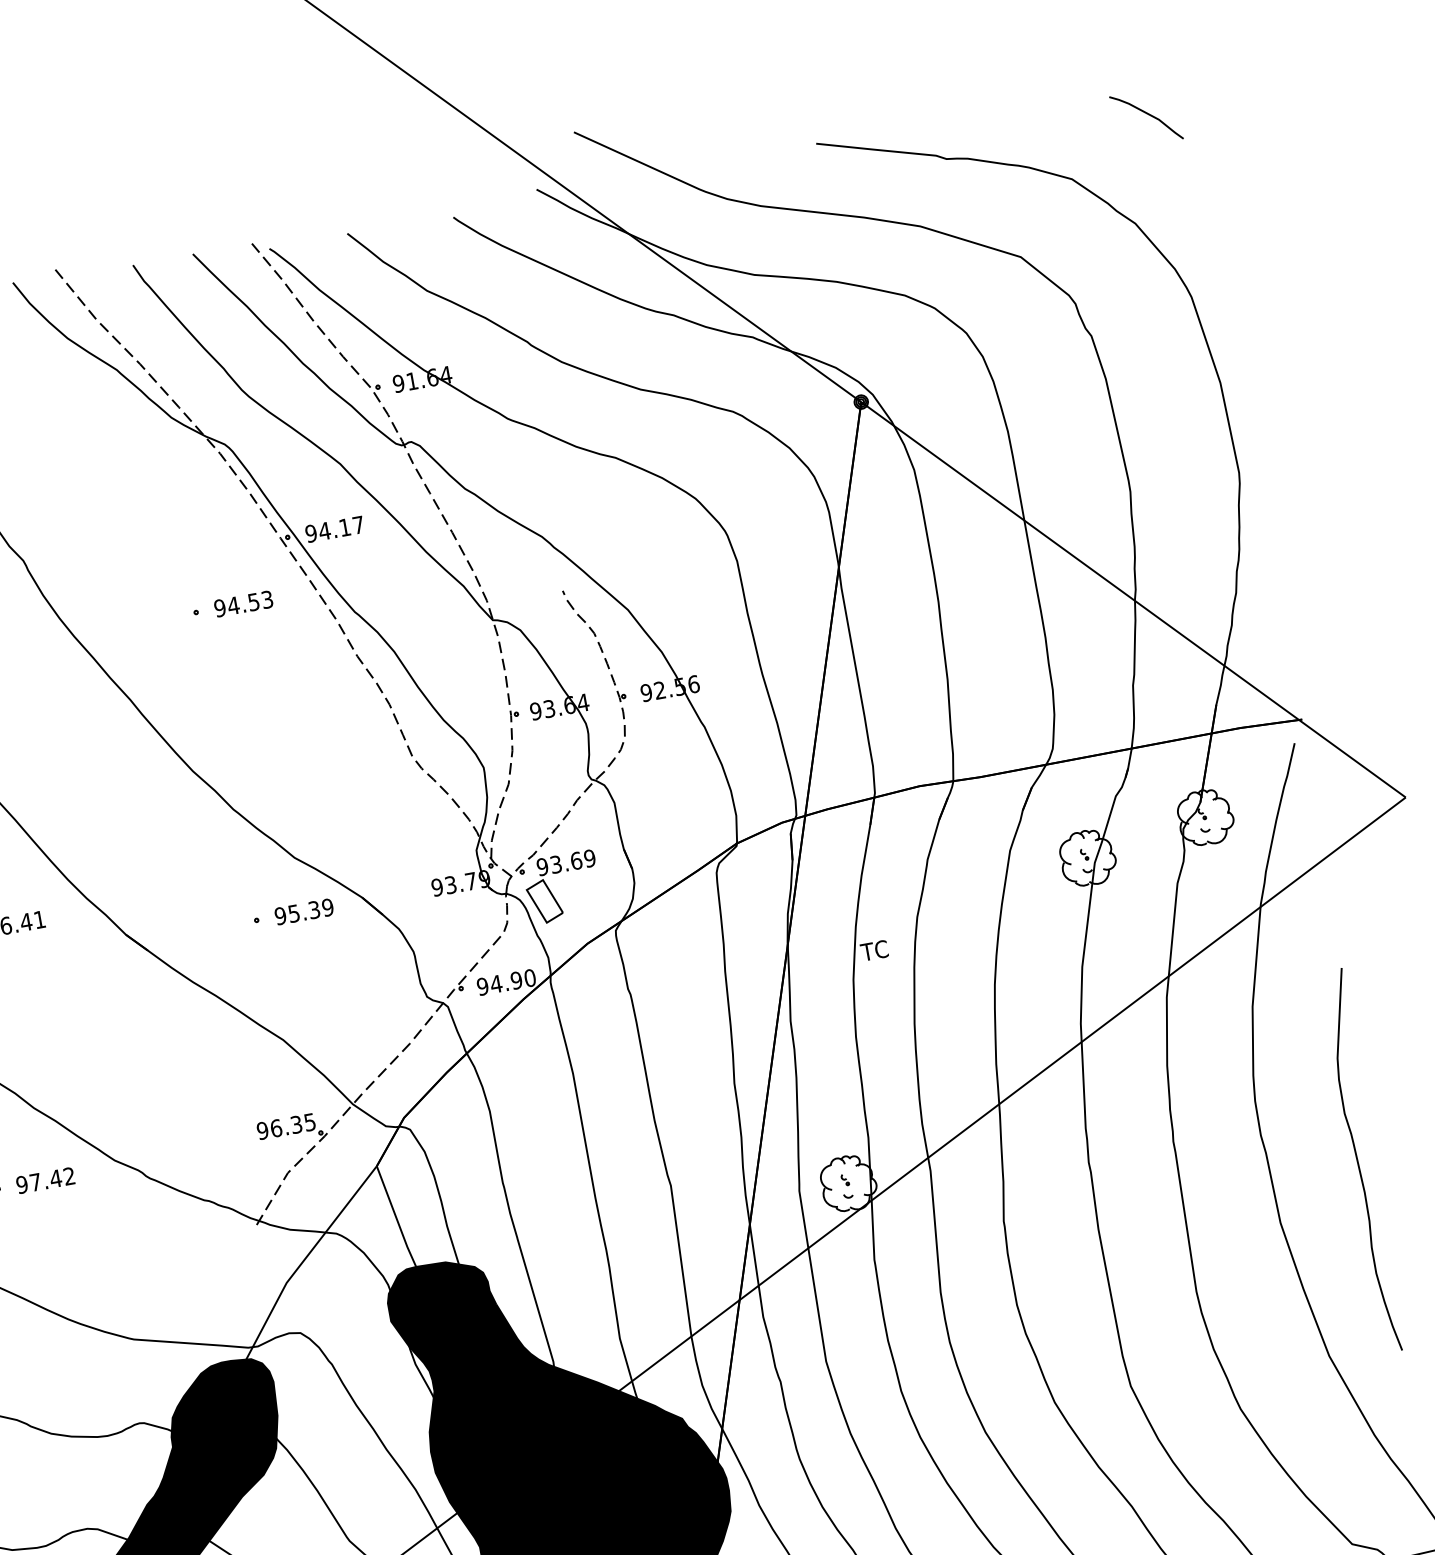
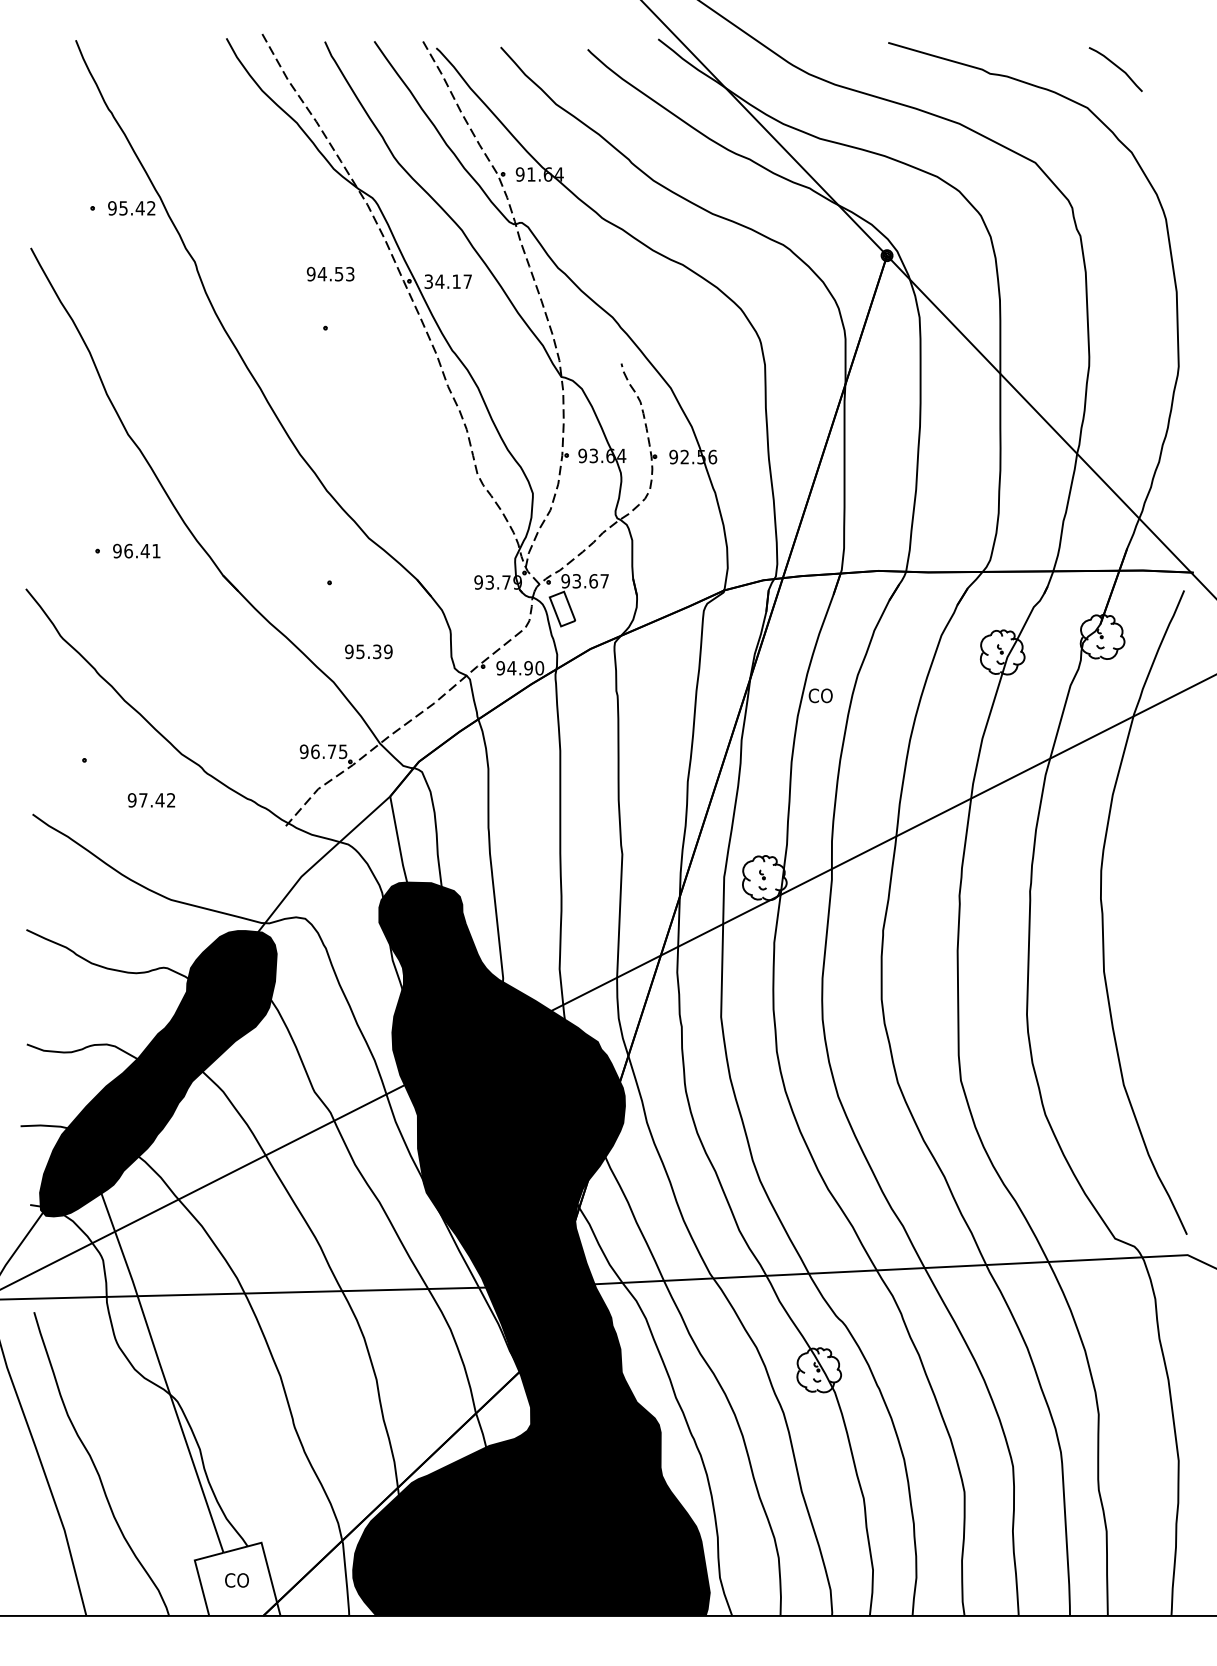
curve: (1146, 115) -> (1116, 67), moved
text: (310, 533) -> (428, 281), 94.17 -> 34.17
text: (243, 603) -> (330, 273), moved
text: (589, 858) -> (604, 581), 93.69 -> 93.67
text: (303, 911) -> (368, 651), moved
text: (875, 950) -> (819, 695), TC -> CO
text: (295, 1124) -> (331, 751), 96.35 -> 96.75
curve: (1358, 1161) -> (1175, 933), removed
text: (45, 1180) -> (151, 800), moved

